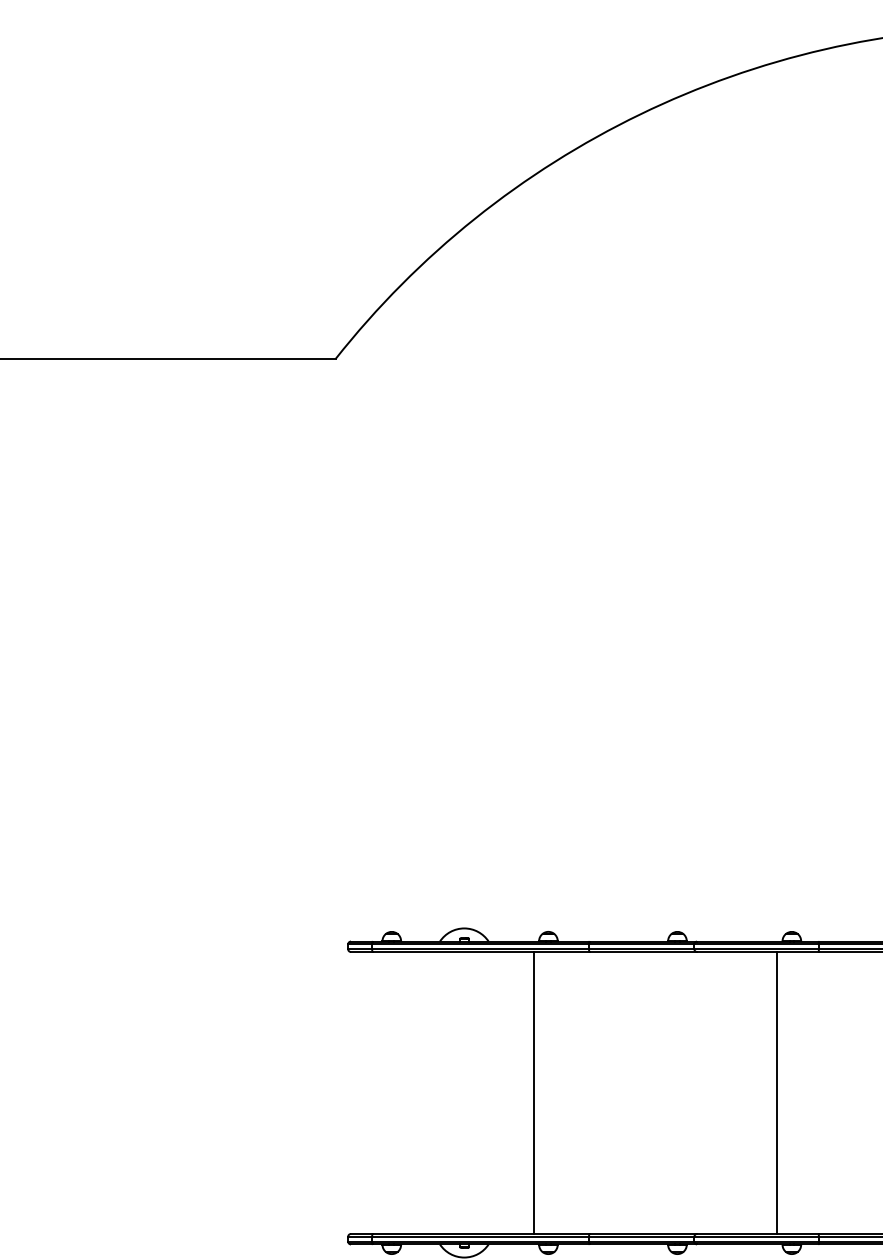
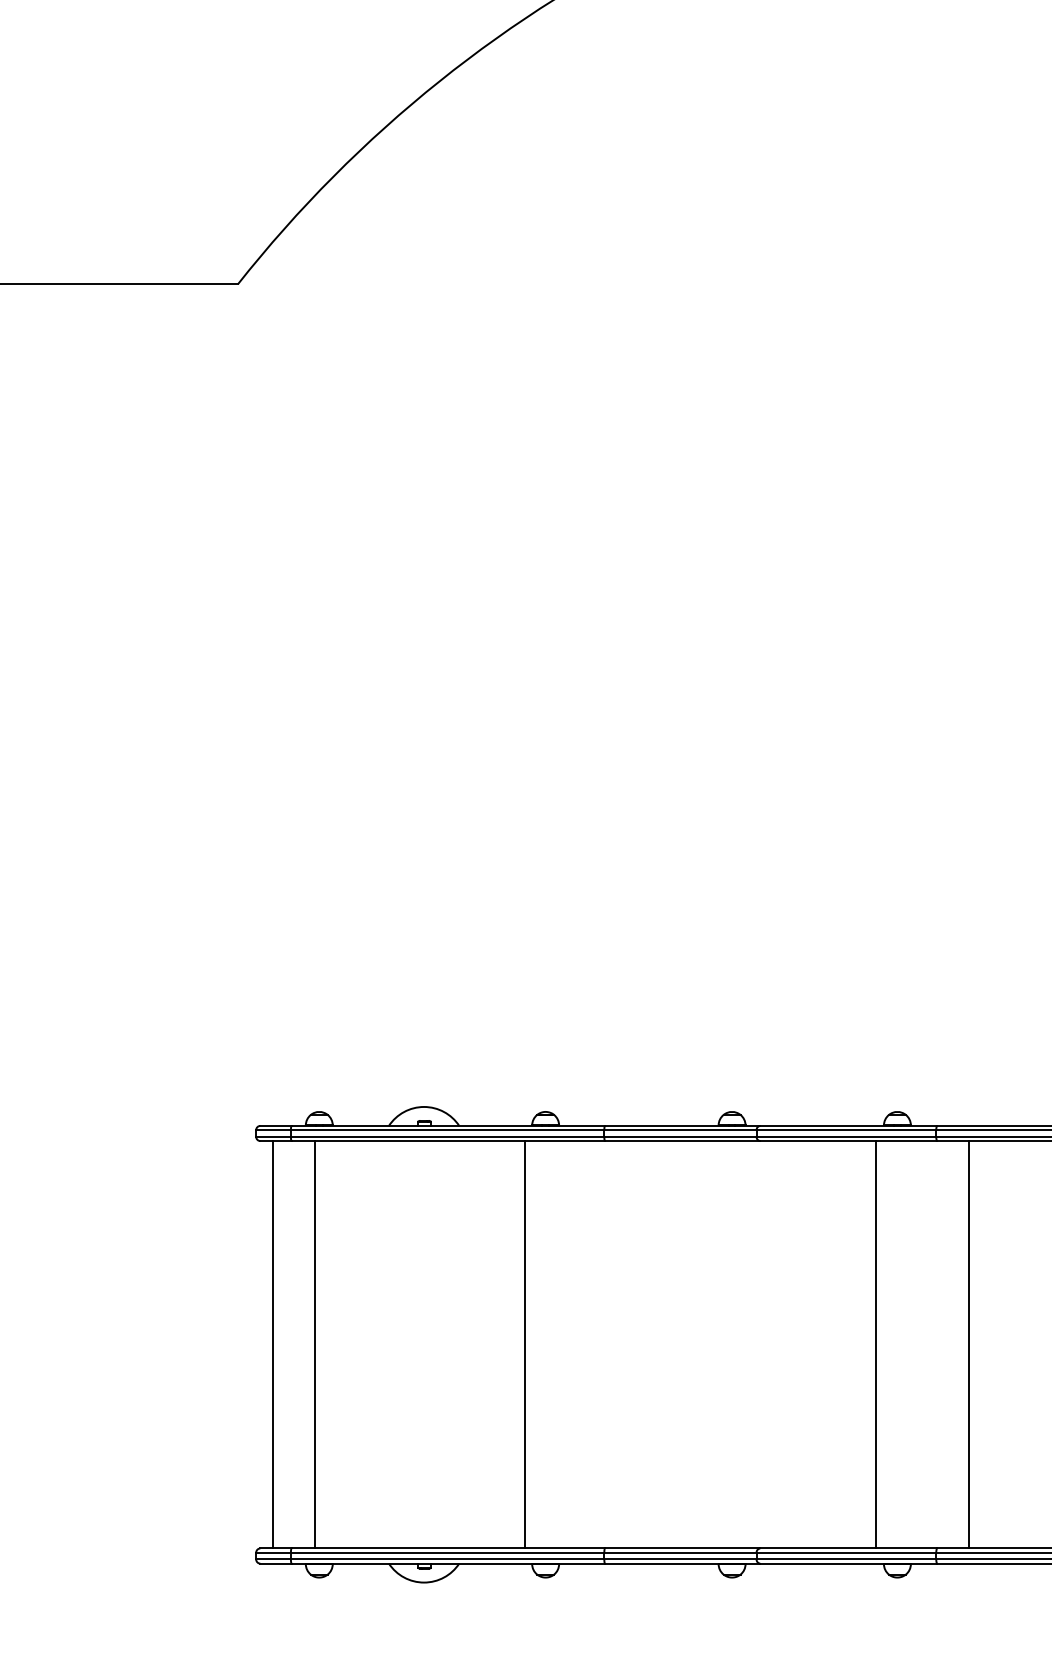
line: (359, 1092) -> (272, 1344), added
line: (389, 1092) -> (315, 1344), added
line: (841, 1092) -> (969, 1344), added

